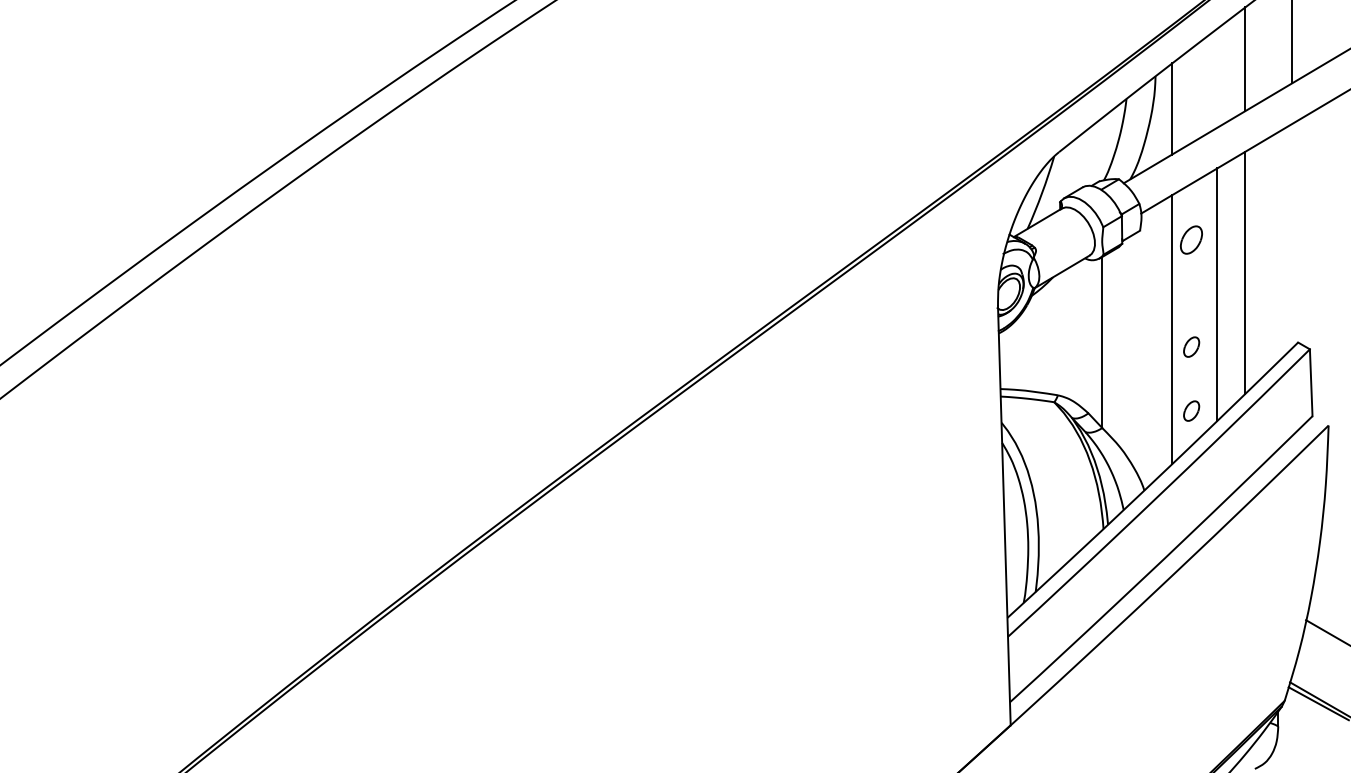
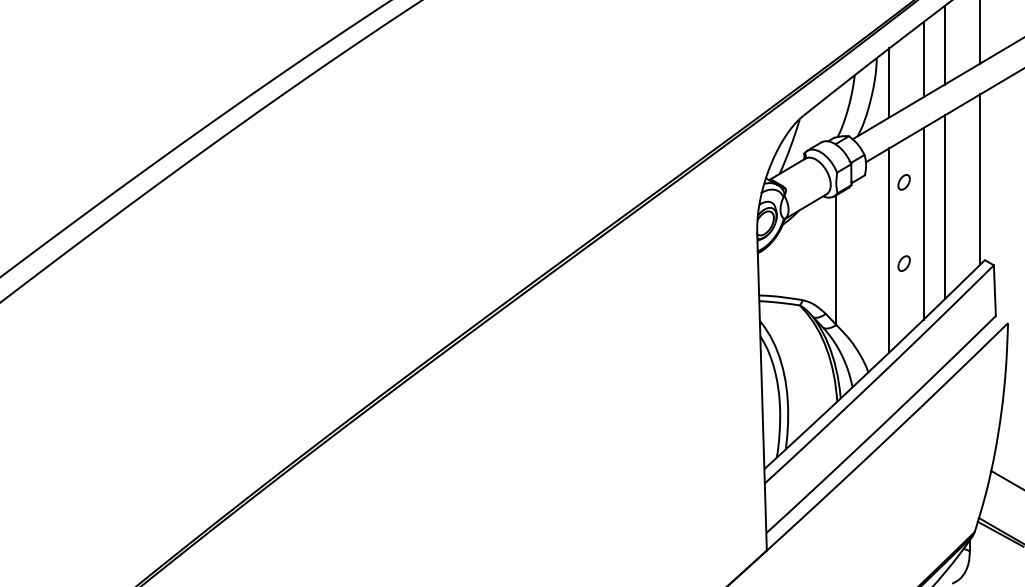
line: (1217, 77) -> (923, 59), added
line: (1292, 236) -> (980, 179), added
part: (1191, 239) -> (904, 181), size x0.71
part: (1191, 410) -> (904, 311), removed

